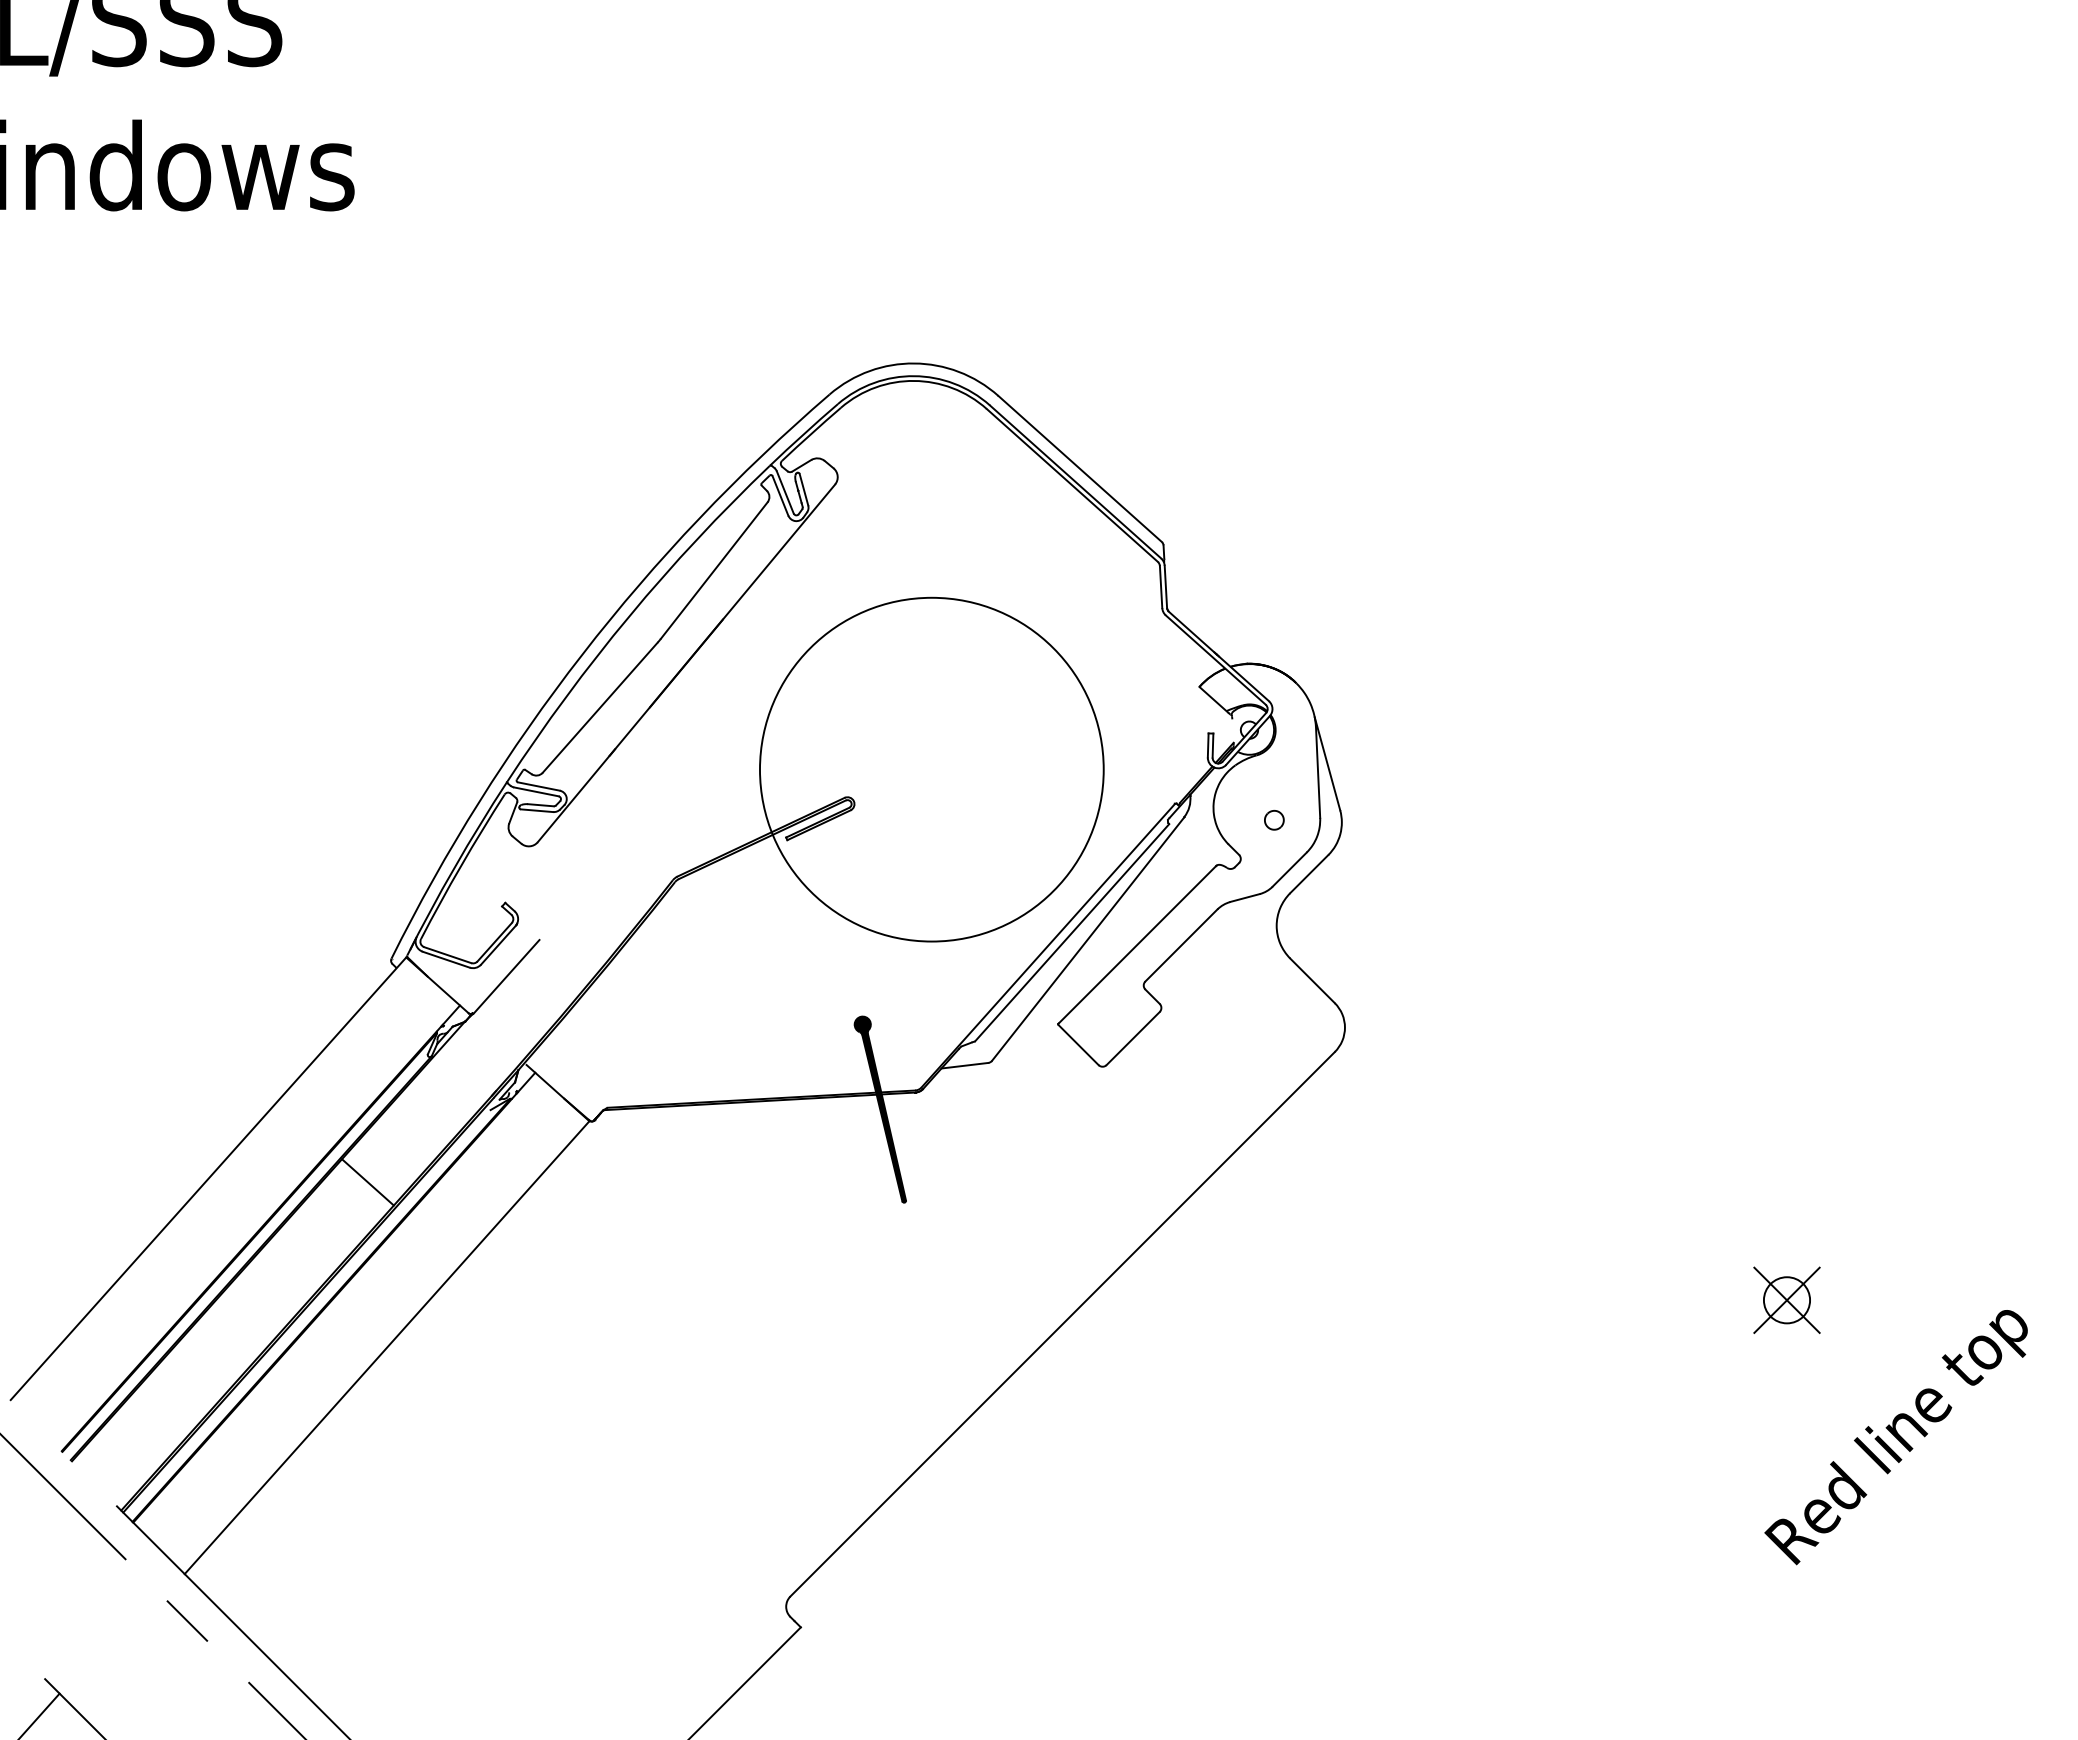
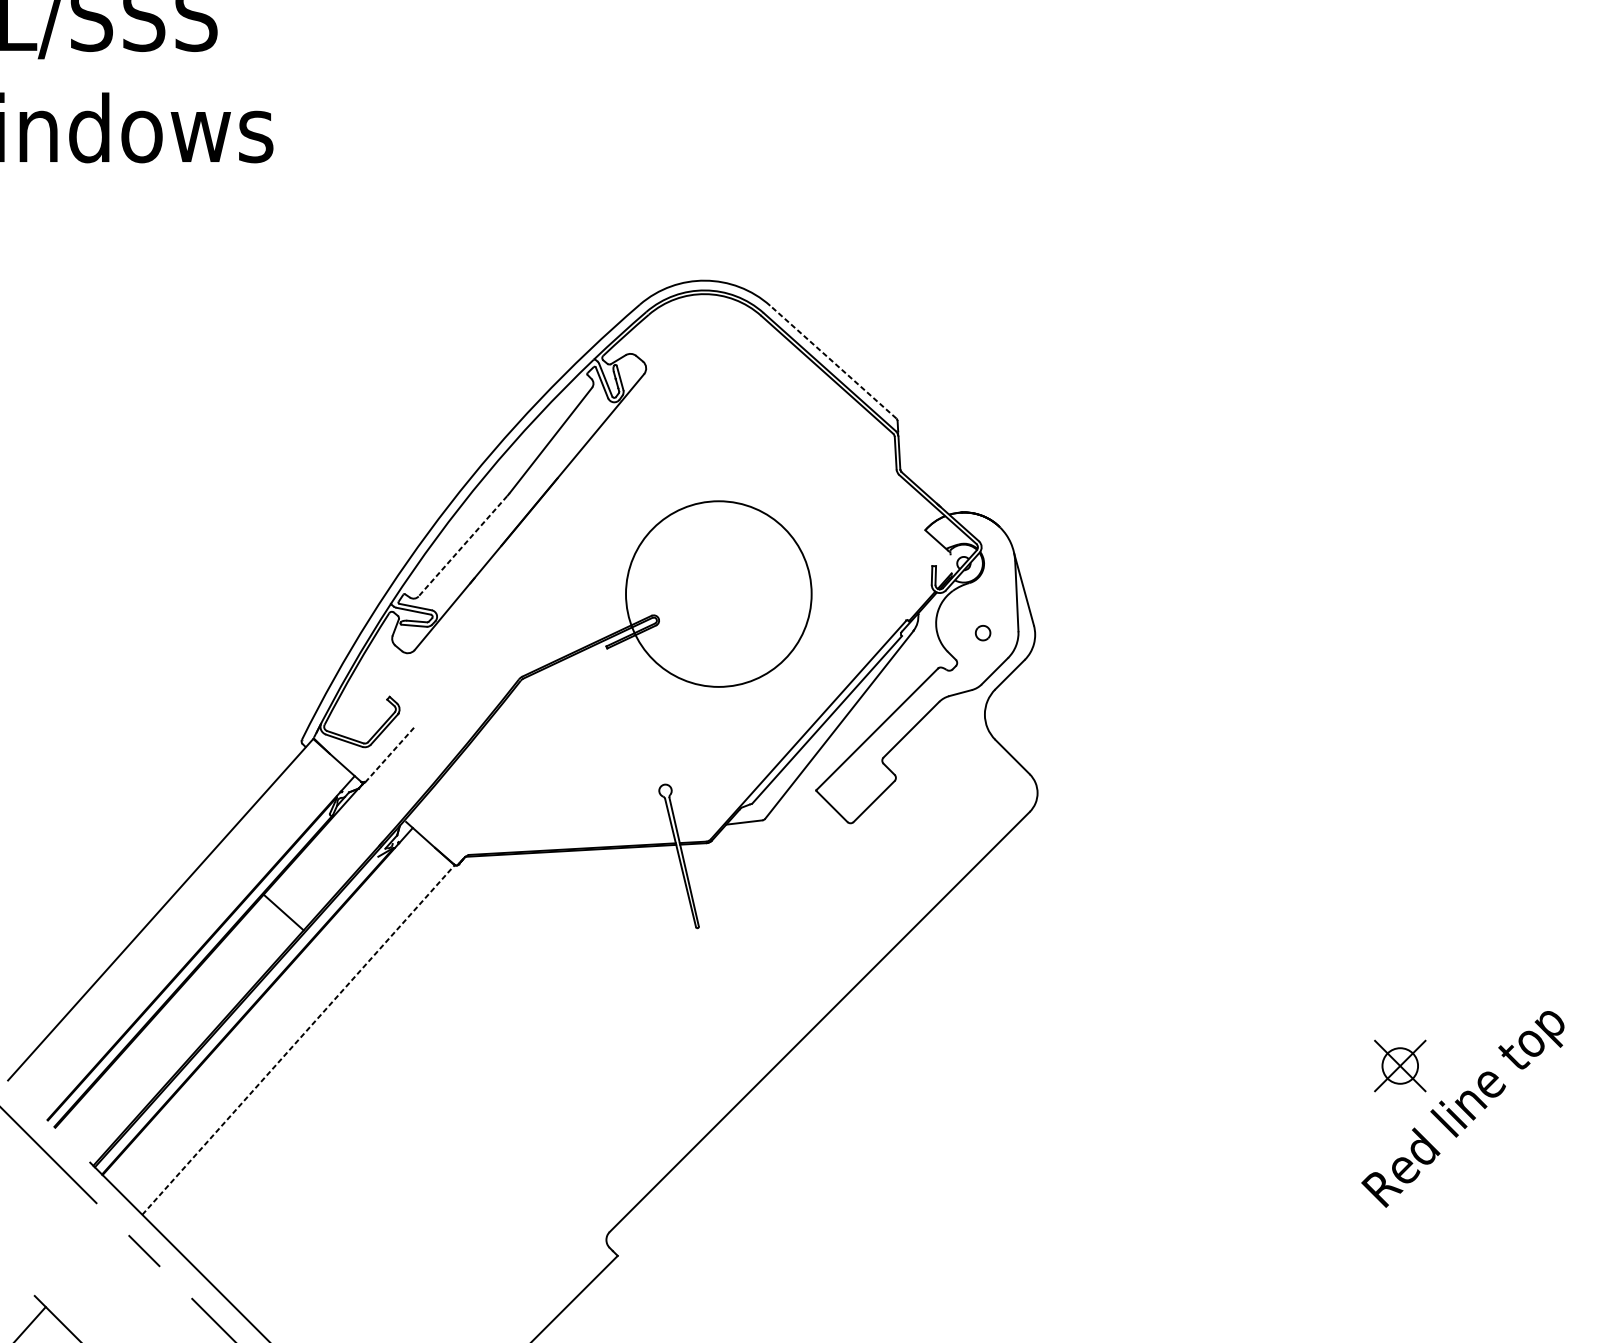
line: (1080, 469) -> (833, 362), solid -> dashed
line: (600, 707) -> (463, 546), solid -> dashed
circle: (931, 769) -> (718, 593), size x0.7
line: (506, 976) -> (390, 753), solid -> dashed
fill: (879, 1109) -> (678, 856), removed
part: (1786, 1299) -> (1399, 1065), moved
line: (387, 1347) -> (298, 1039), solid -> dashed

